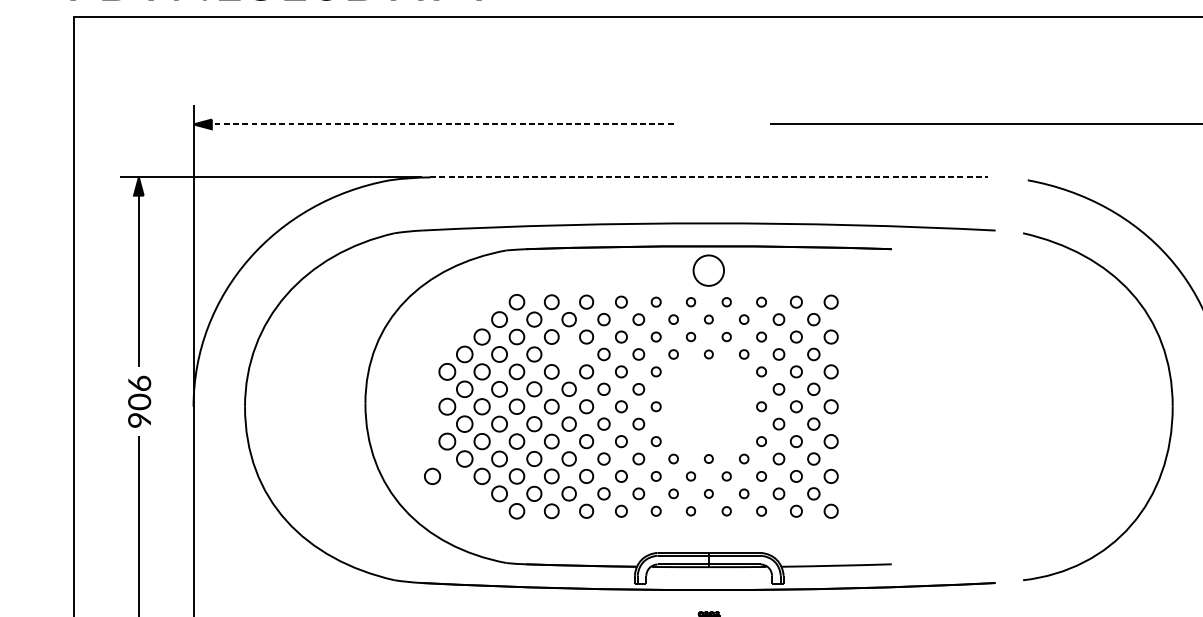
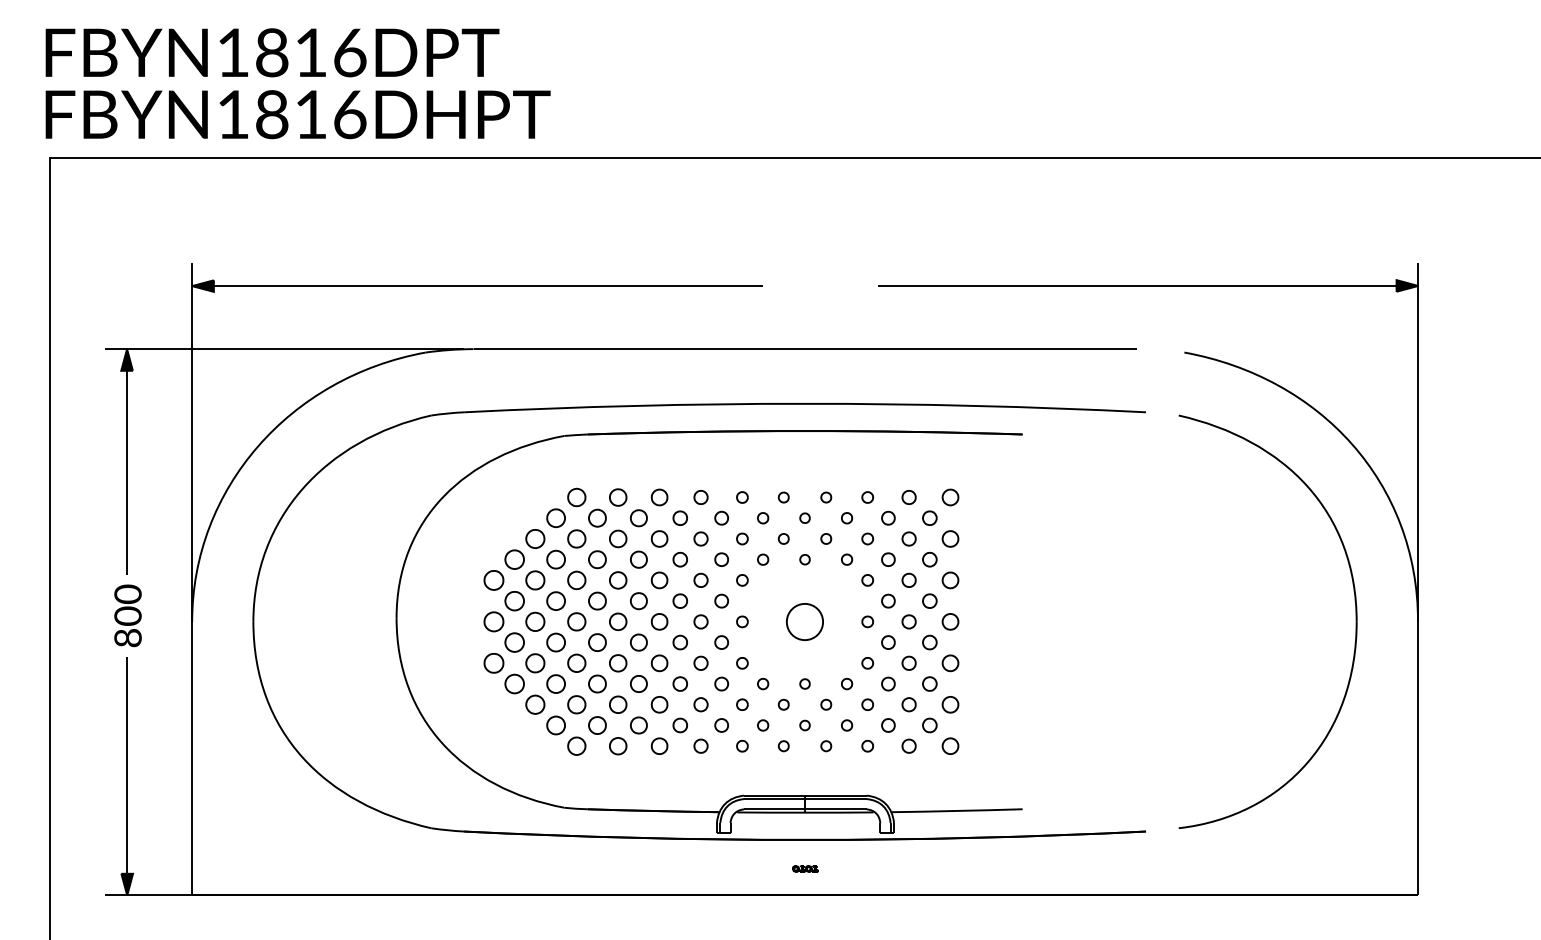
line: (441, 124) -> (487, 286), dashed -> solid
line: (709, 177) -> (805, 349), dashed -> solid
part: (708, 270) -> (804, 621), moved
part: (568, 354) -> (638, 559), added
text: (139, 401) -> (127, 615), 906 -> 800
part: (432, 476) -> (476, 704), removed

